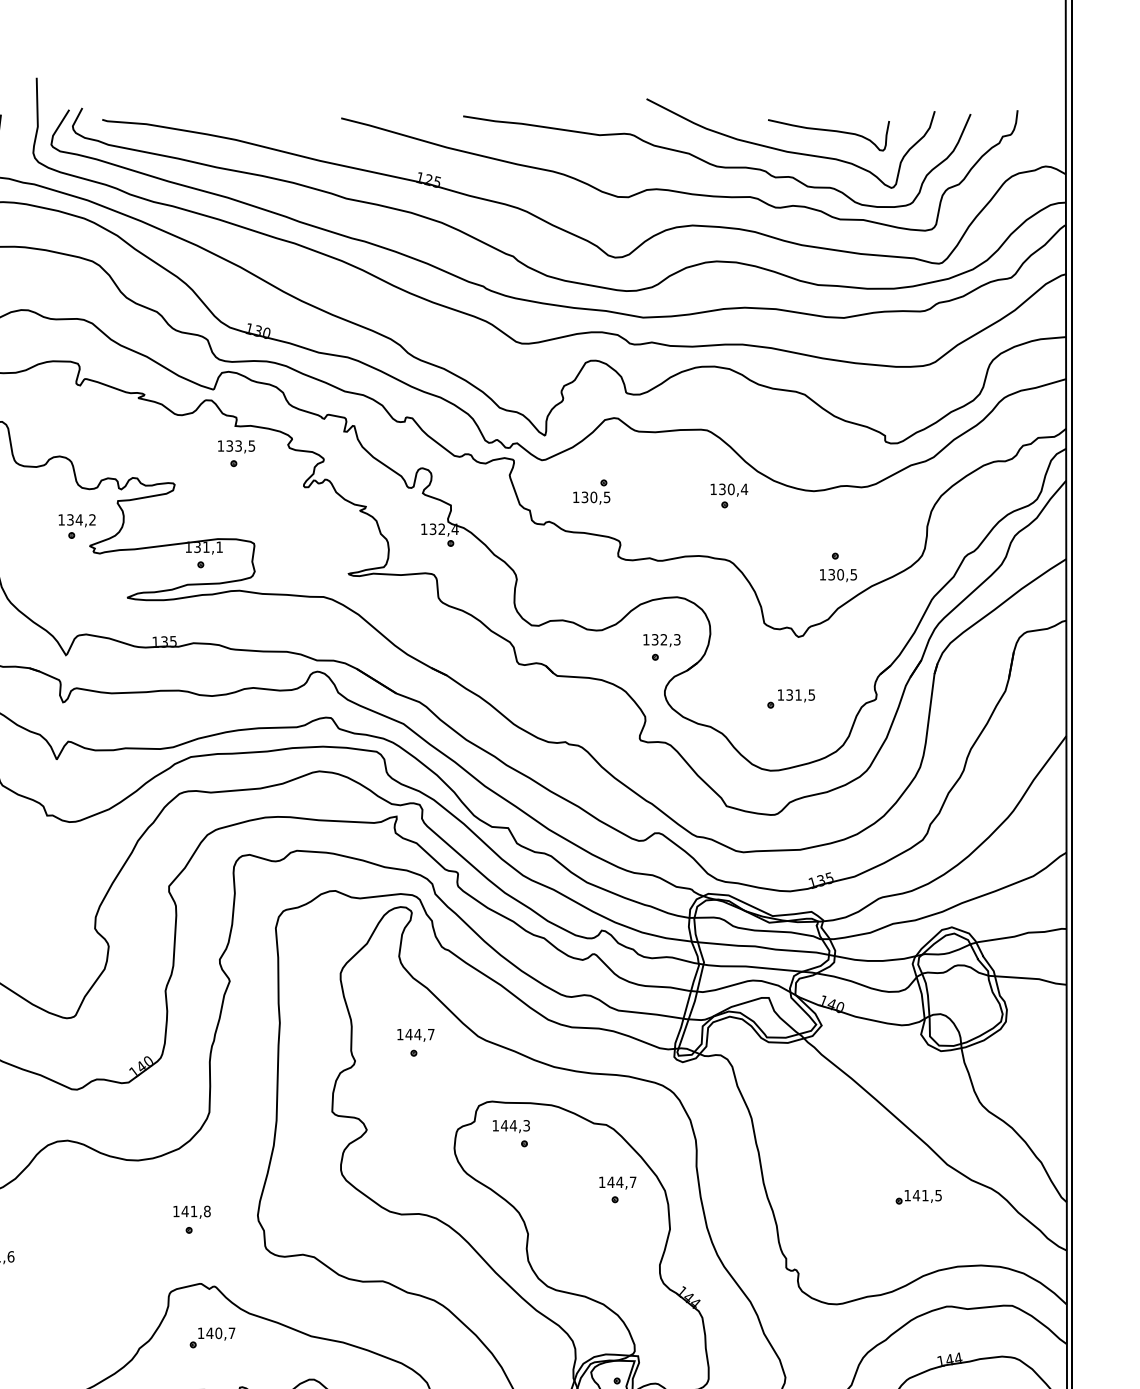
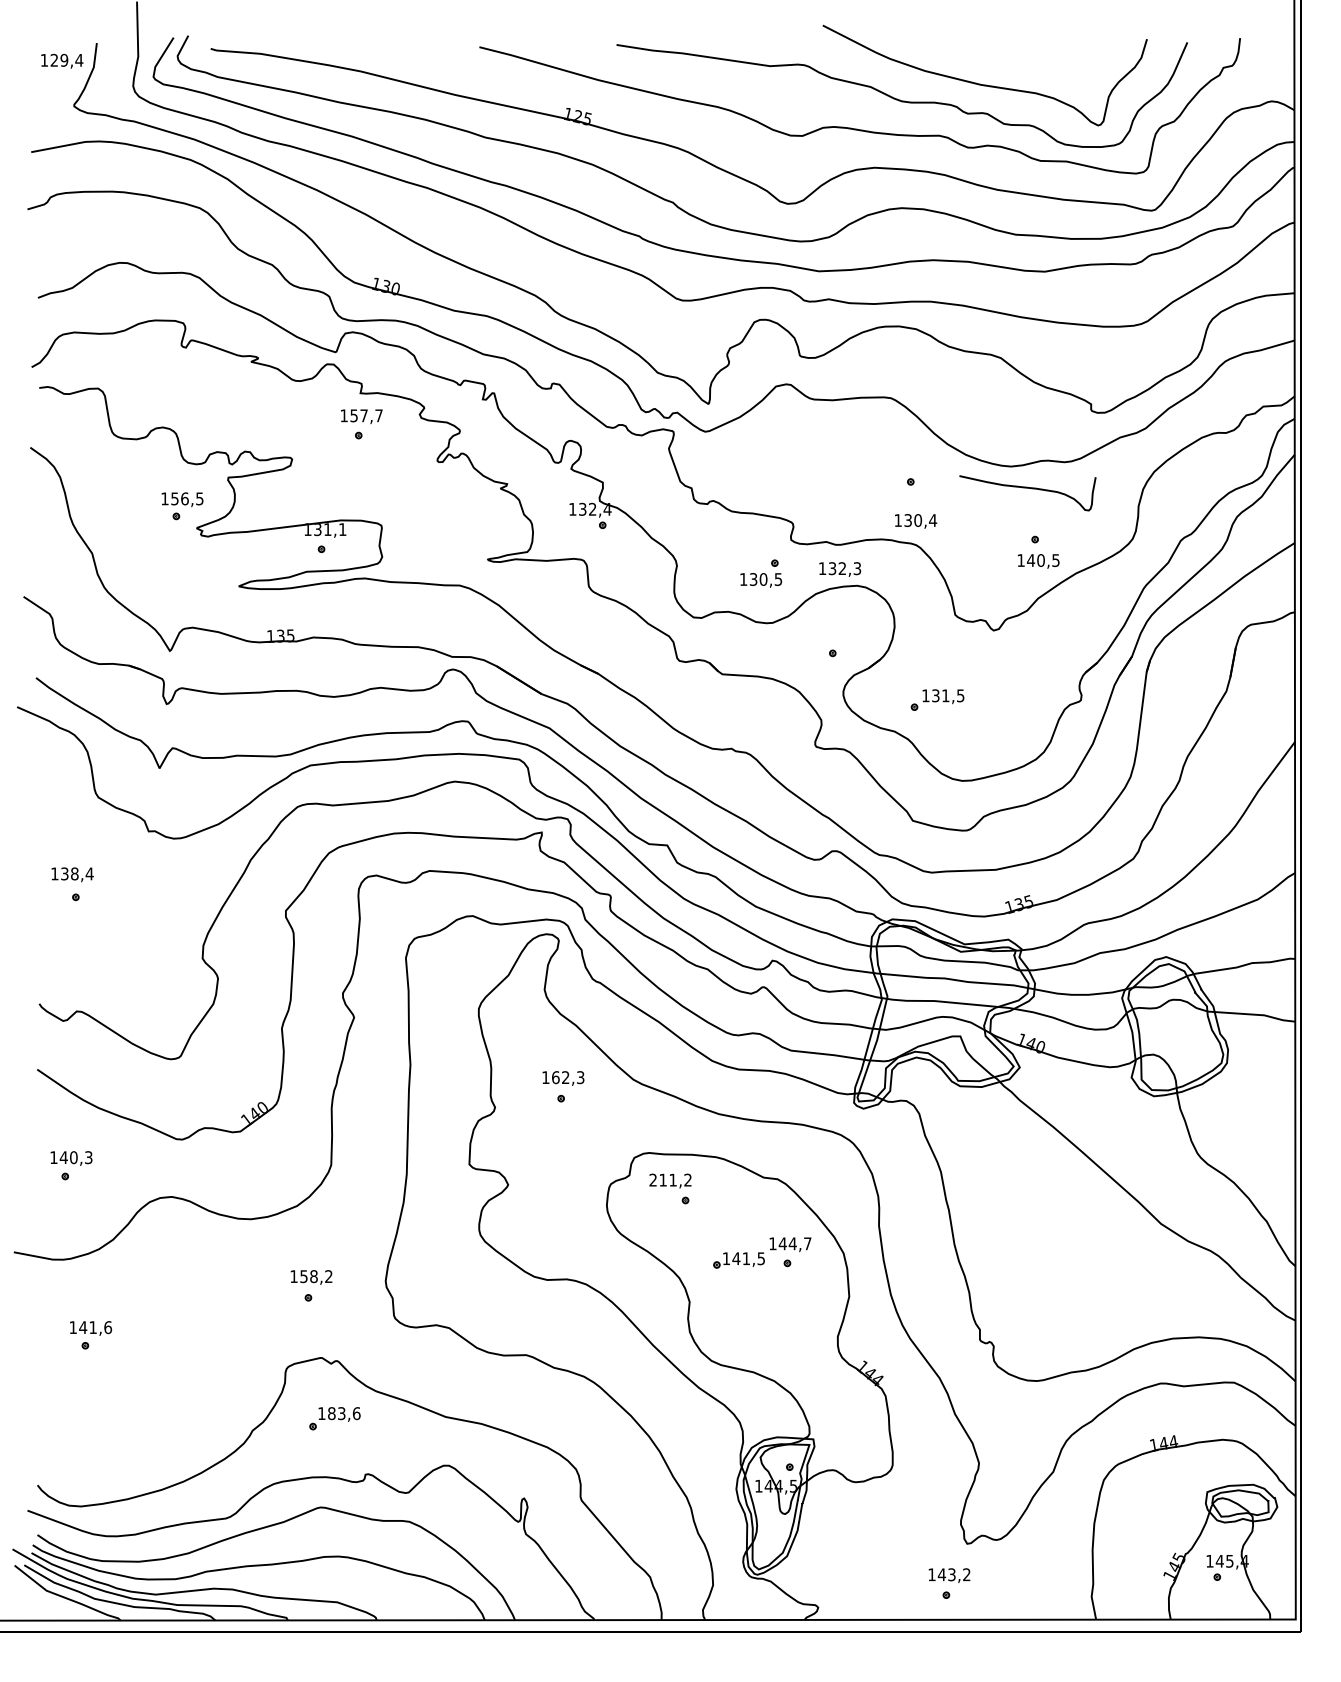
curve: (828, 131) -> (1027, 488), moved
text: (240, 445) -> (366, 415), 133,5 -> 157,7
text: (729, 490) -> (916, 521), moved
part: (592, 492) -> (761, 573), moved
text: (81, 519) -> (187, 498), 134,2 -> 156,5
text: (832, 574) -> (1031, 560), 130,5 -> 140,5
text: (662, 640) -> (840, 569), moved
part: (791, 698) -> (937, 699), moved
text: (419, 1034) -> (567, 1077), 144,7 -> 162,3
text: (511, 1125) -> (670, 1179), 144,3 -> 211,2
part: (918, 1197) -> (738, 1260), moved
text: (195, 1211) -> (315, 1276), 141,8 -> 158,2
text: (220, 1333) -> (343, 1413), 140,7 -> 183,6

